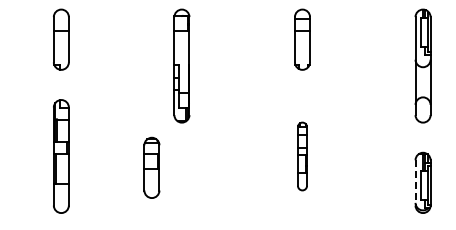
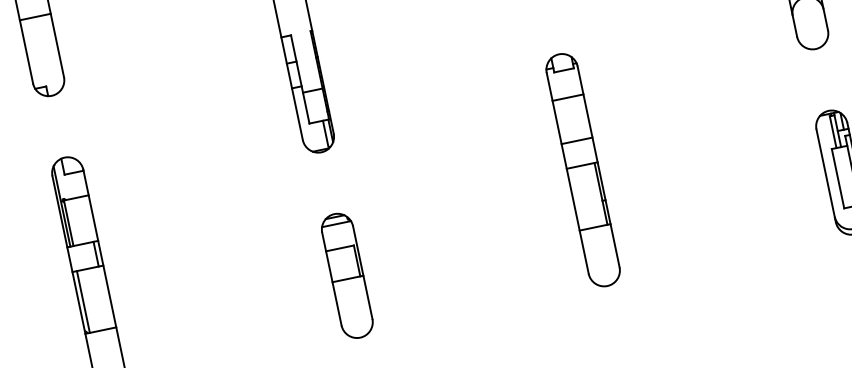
part: (302, 156) -> (583, 170), size x1.67
part: (151, 167) -> (346, 275), moved
line: (415, 182) -> (825, 175), dashed -> solid

